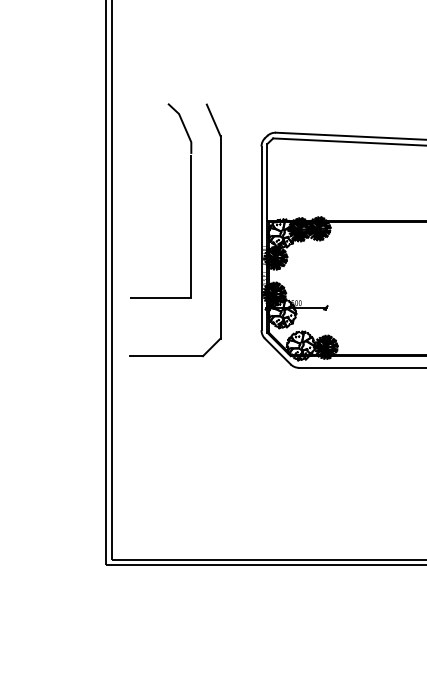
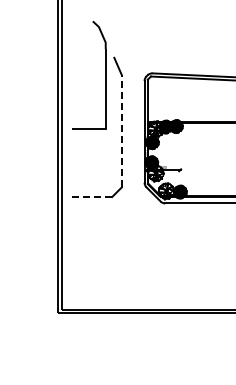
part: (190, 199) -> (105, 74), moved
line: (219, 235) -> (121, 130), solid -> dashed
line: (165, 357) -> (91, 197), solid -> dashed

